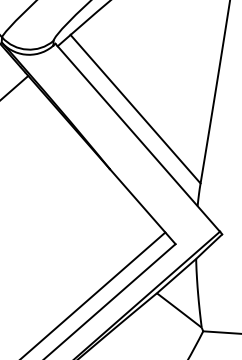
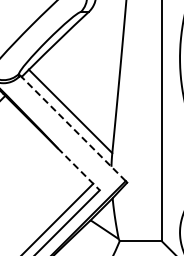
line: (138, 138) -> (73, 128), solid -> dashed
line: (142, 207) -> (78, 169), solid -> dashed

